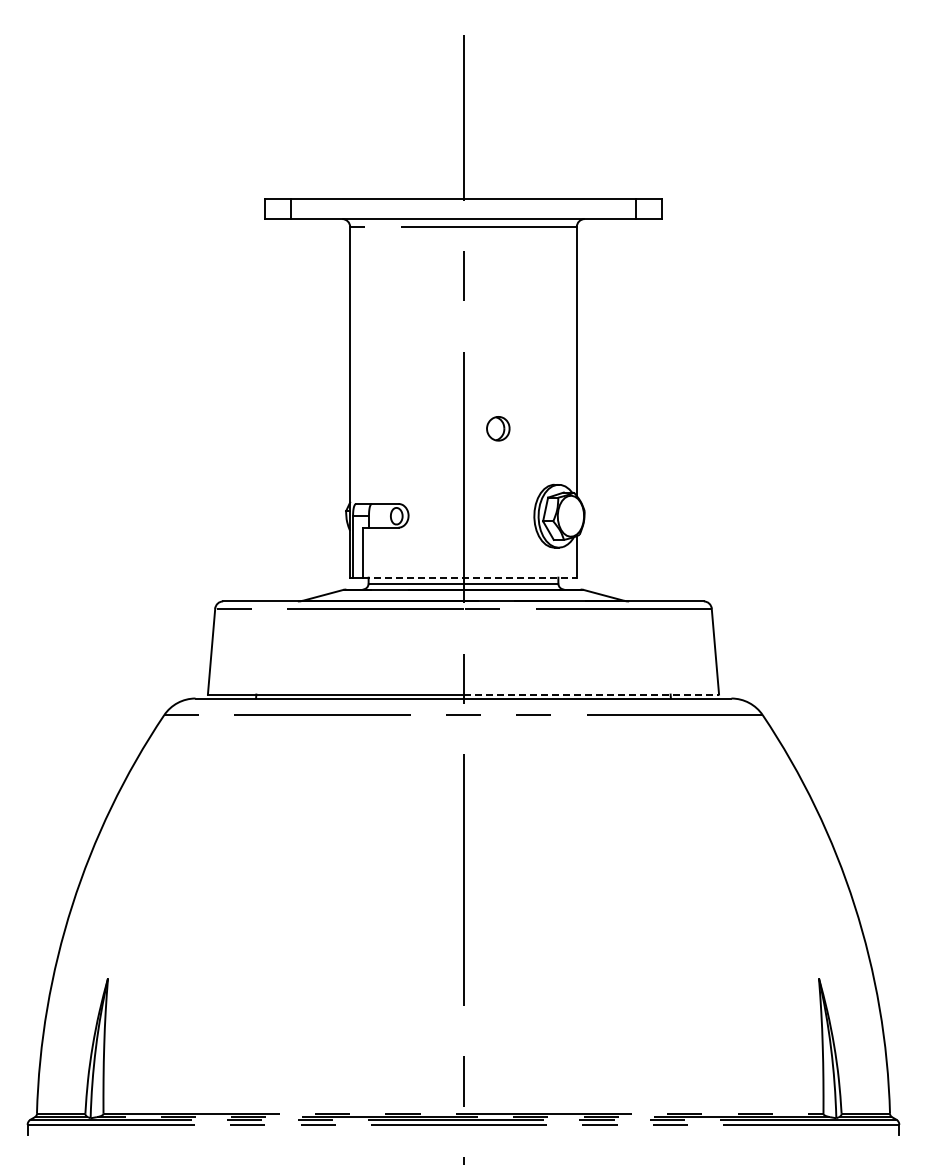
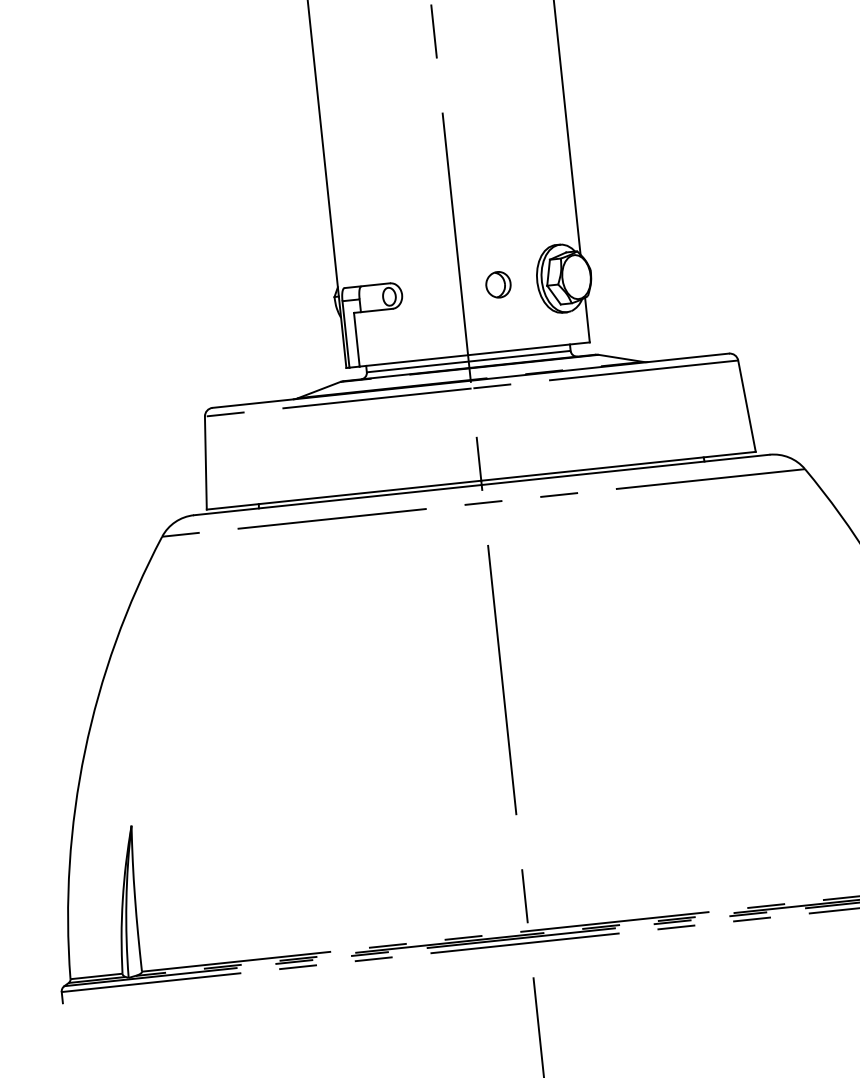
part: (498, 428) -> (498, 284), moved
line: (470, 577) -> (475, 354), dashed -> solid
line: (591, 694) -> (618, 466), dashed -> solid

